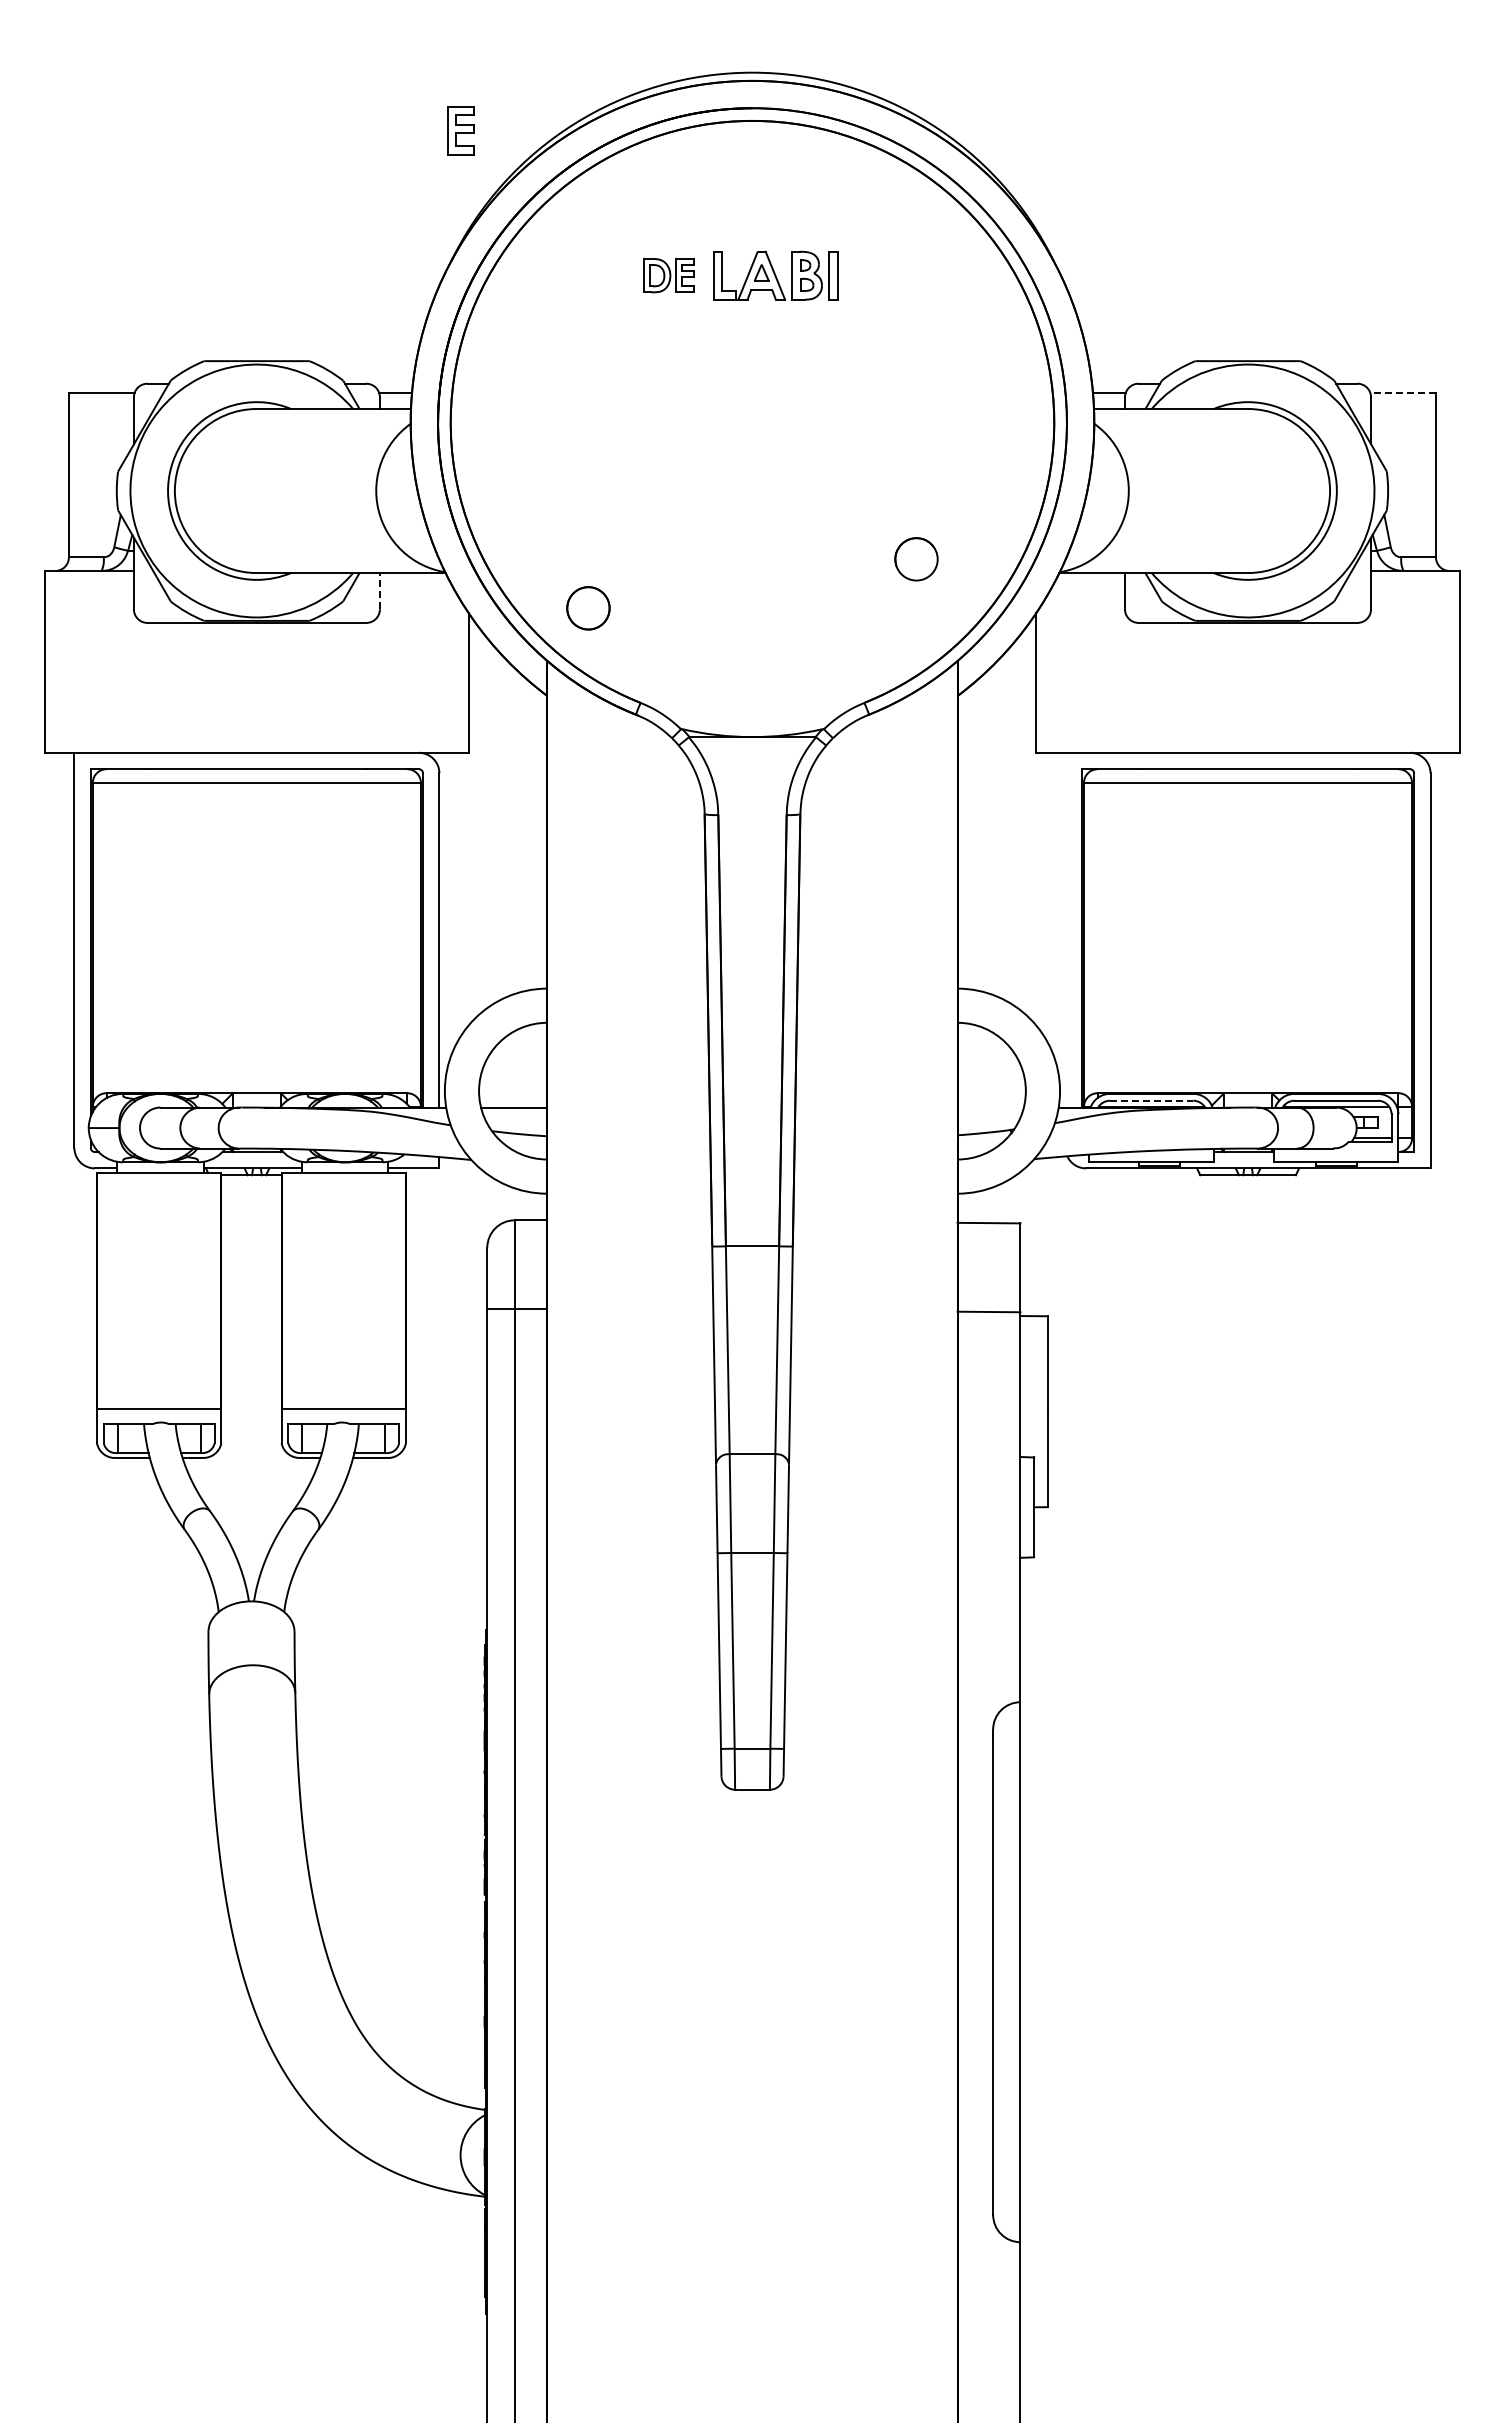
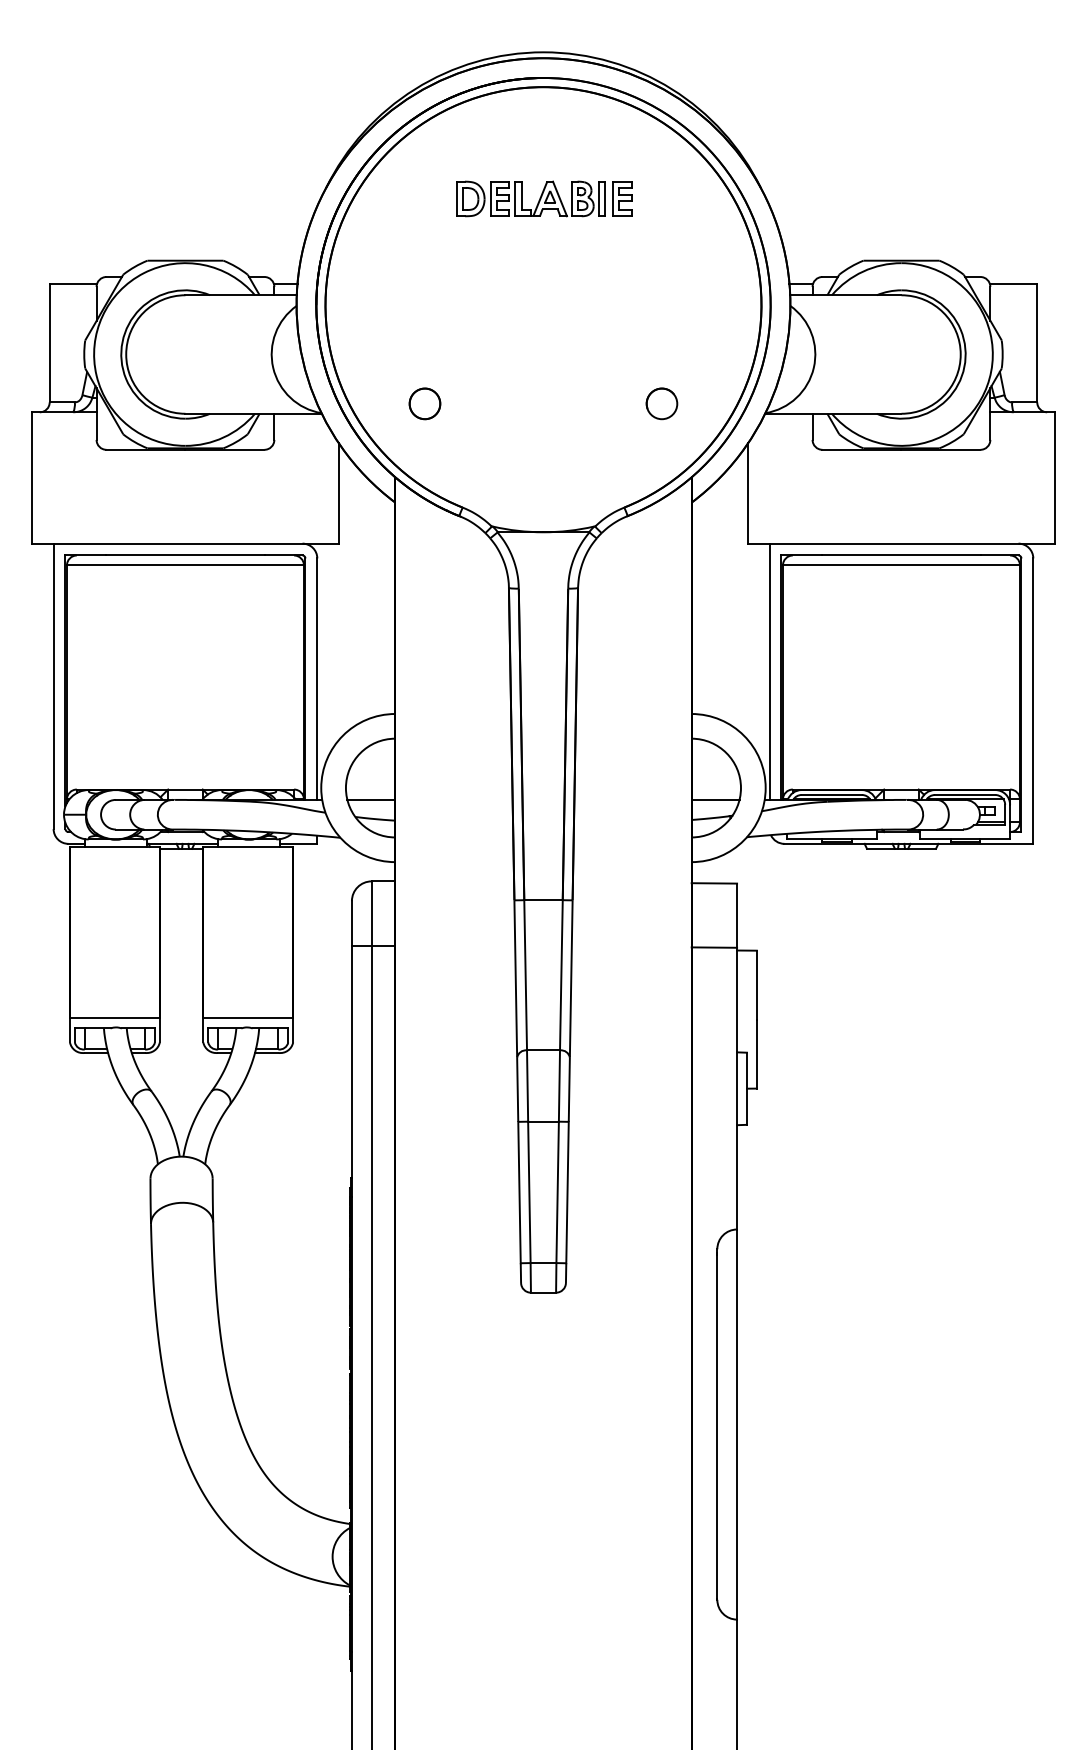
part: (460, 130) -> (622, 198), moved
part: (668, 275) -> (482, 198), size x1.43
line: (1403, 393) -> (1013, 284), dashed -> solid
line: (379, 590) -> (274, 426), dashed -> solid
circle: (588, 608) -> (425, 403), moved
line: (1065, 929) -> (769, 671), added
line: (1151, 1100) -> (831, 794), dashed -> solid
line: (990, 1107) -> (715, 799), added

